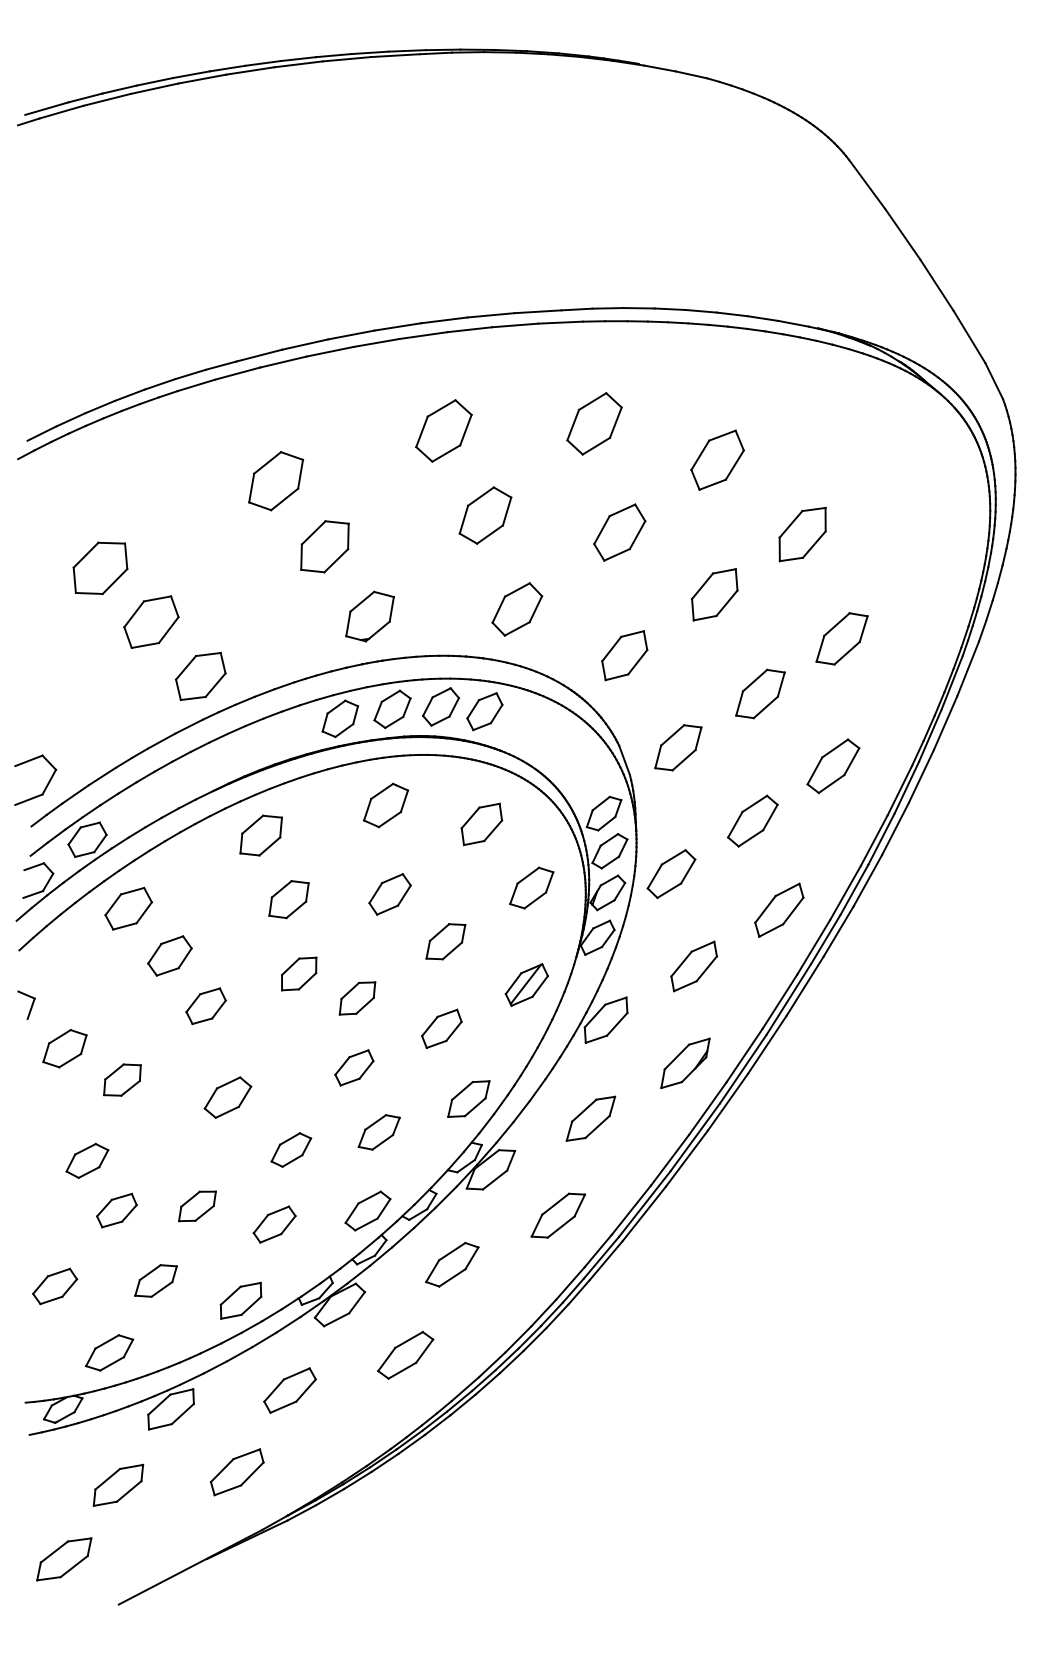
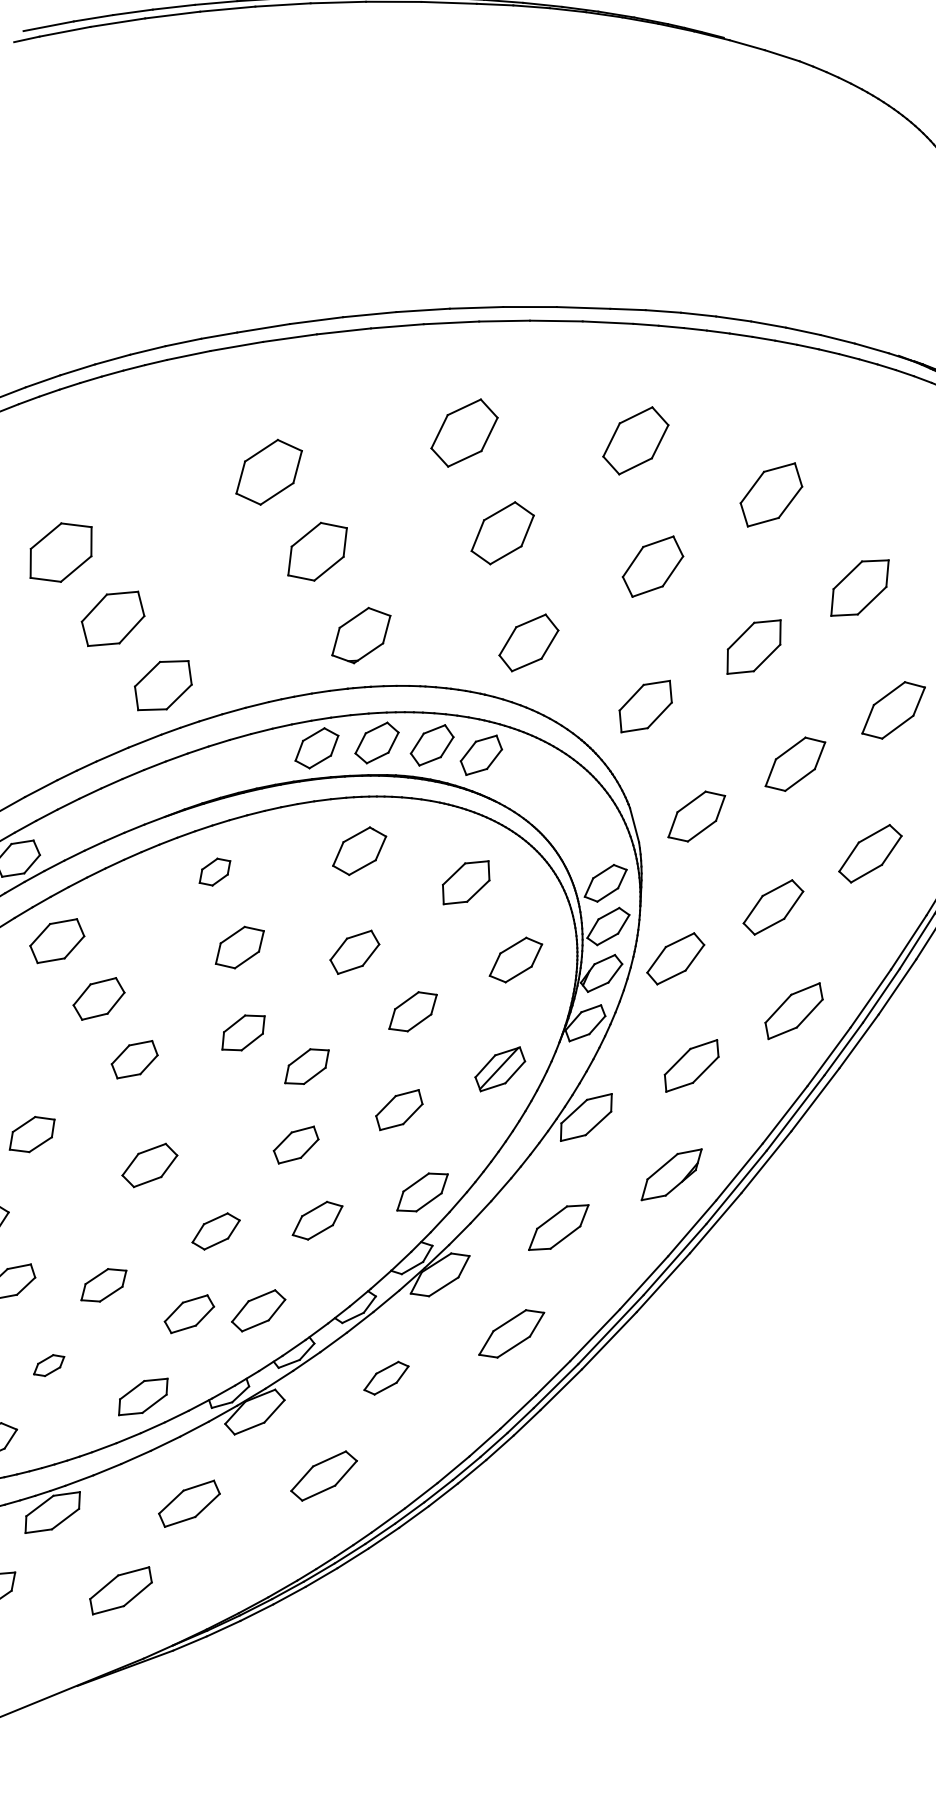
part: (260, 835) -> (214, 871), size x0.6
part: (367, 1210) -> (258, 1310), moved
part: (452, 1264) -> (386, 1378), size x0.7
part: (155, 1280) -> (48, 1364), size x0.6

